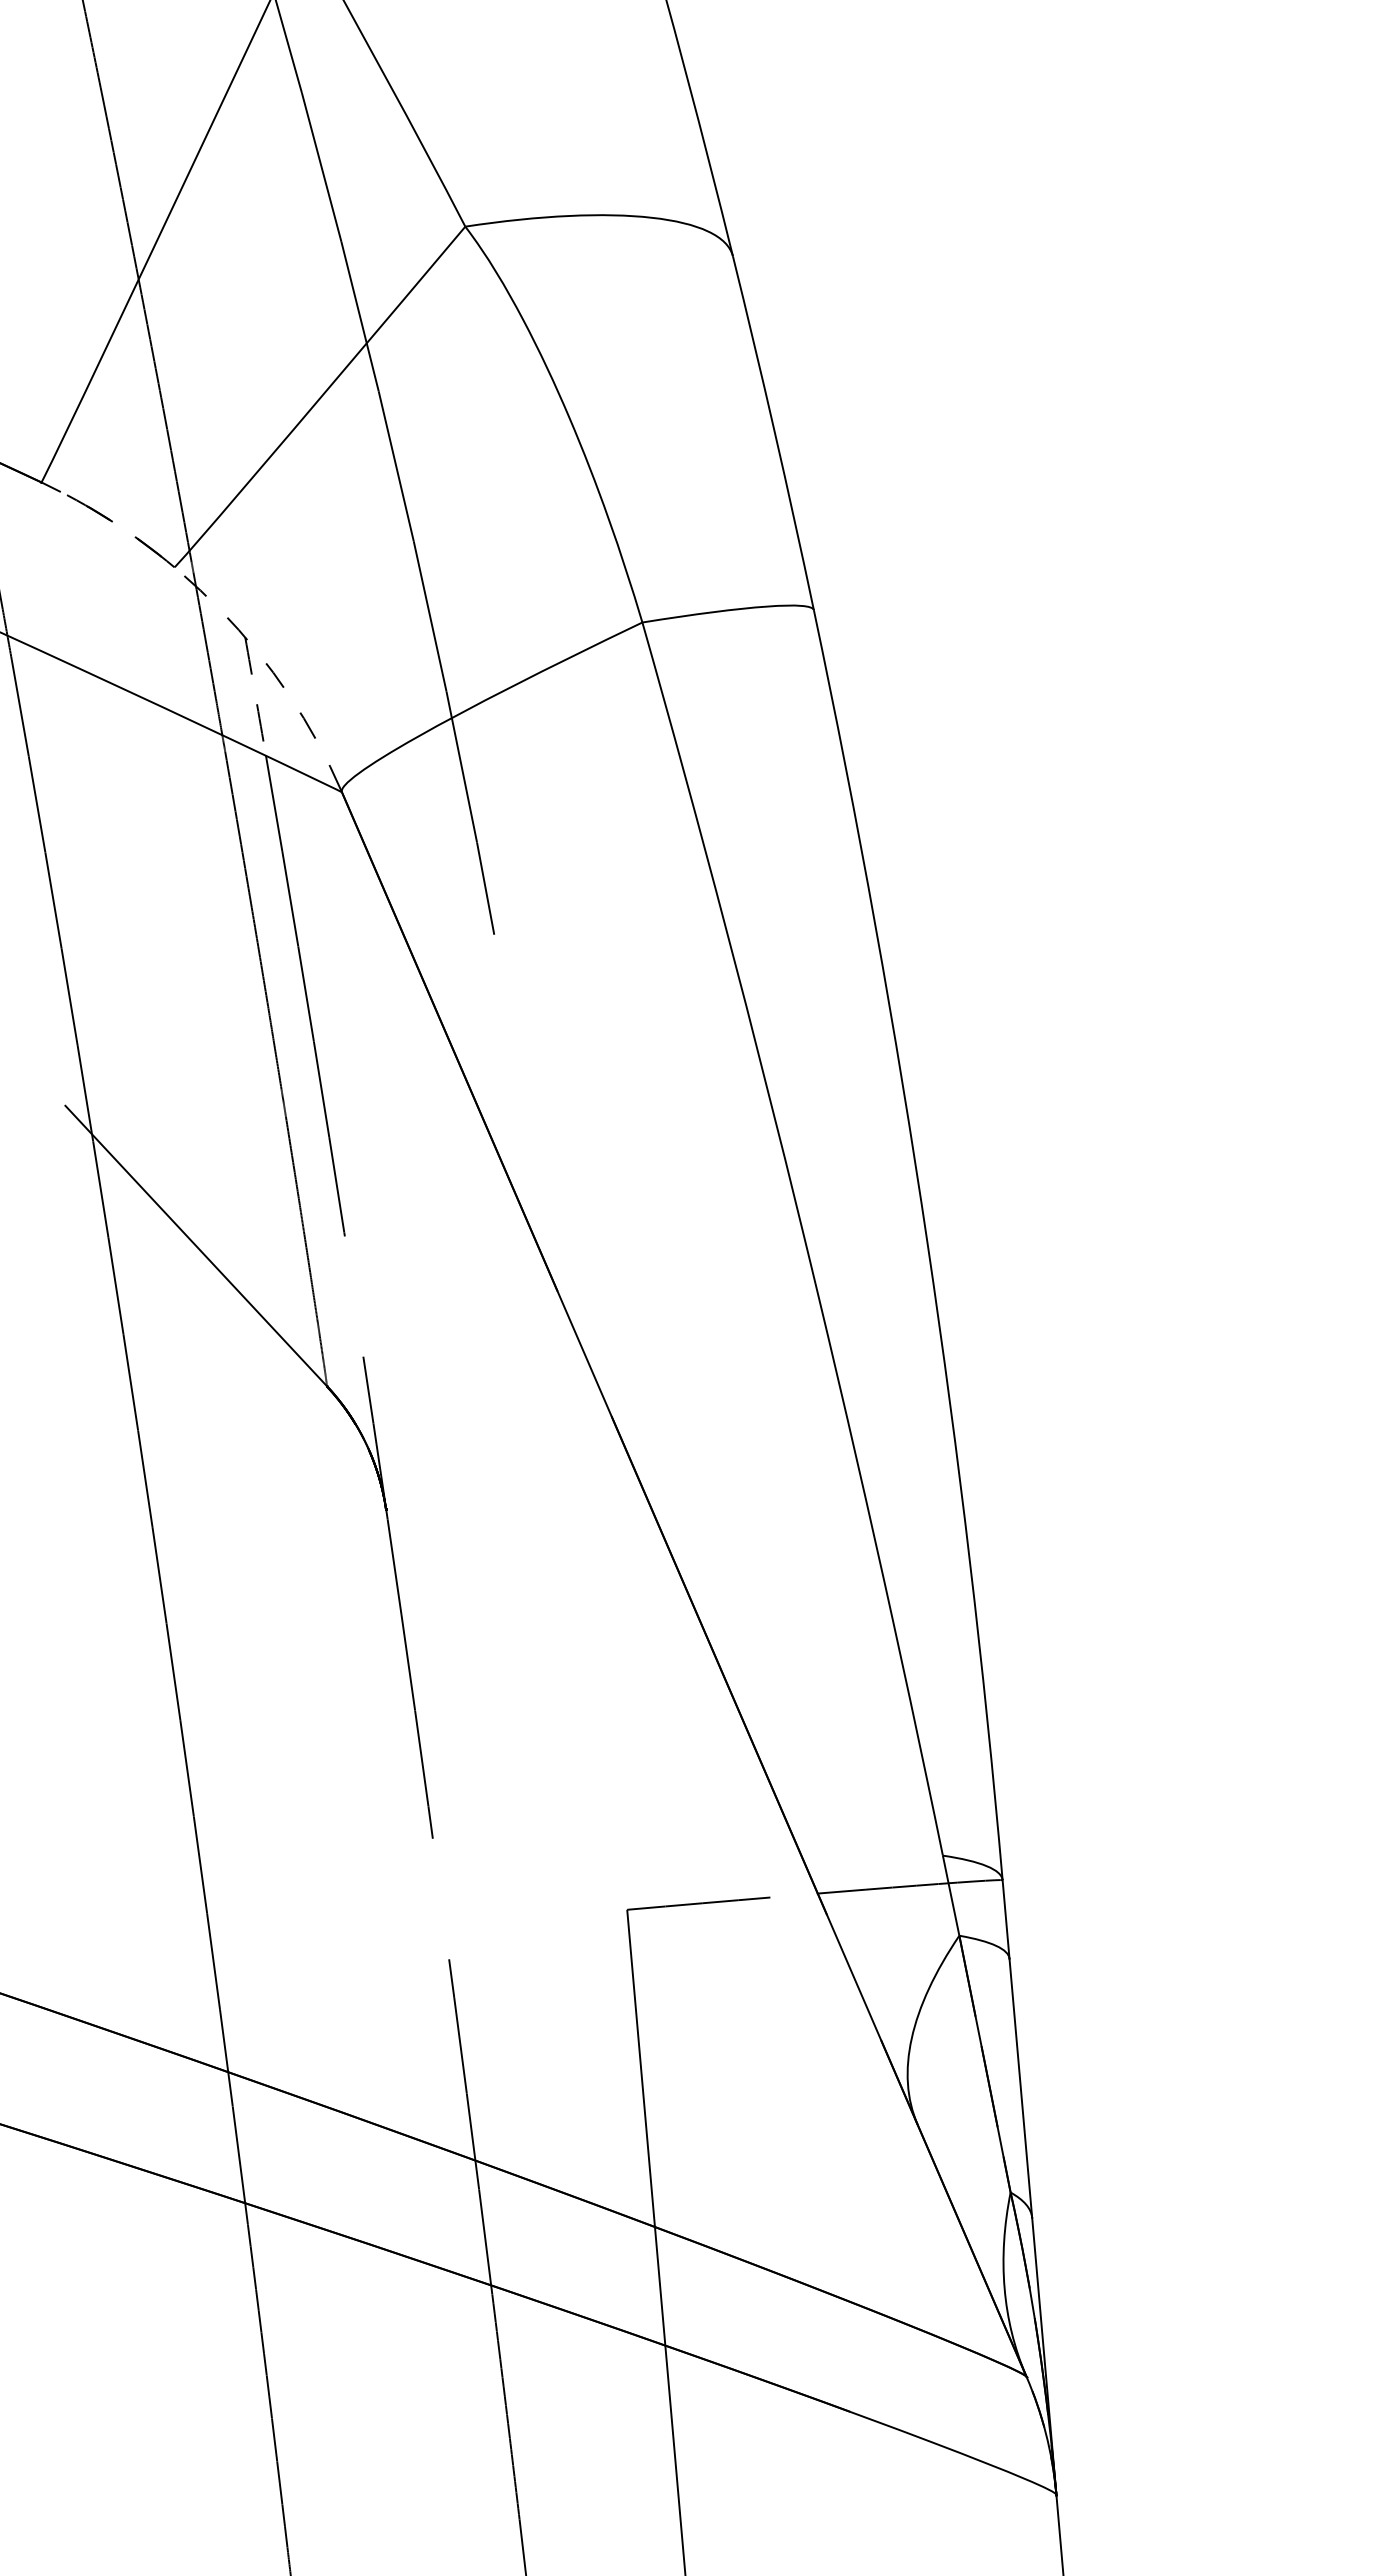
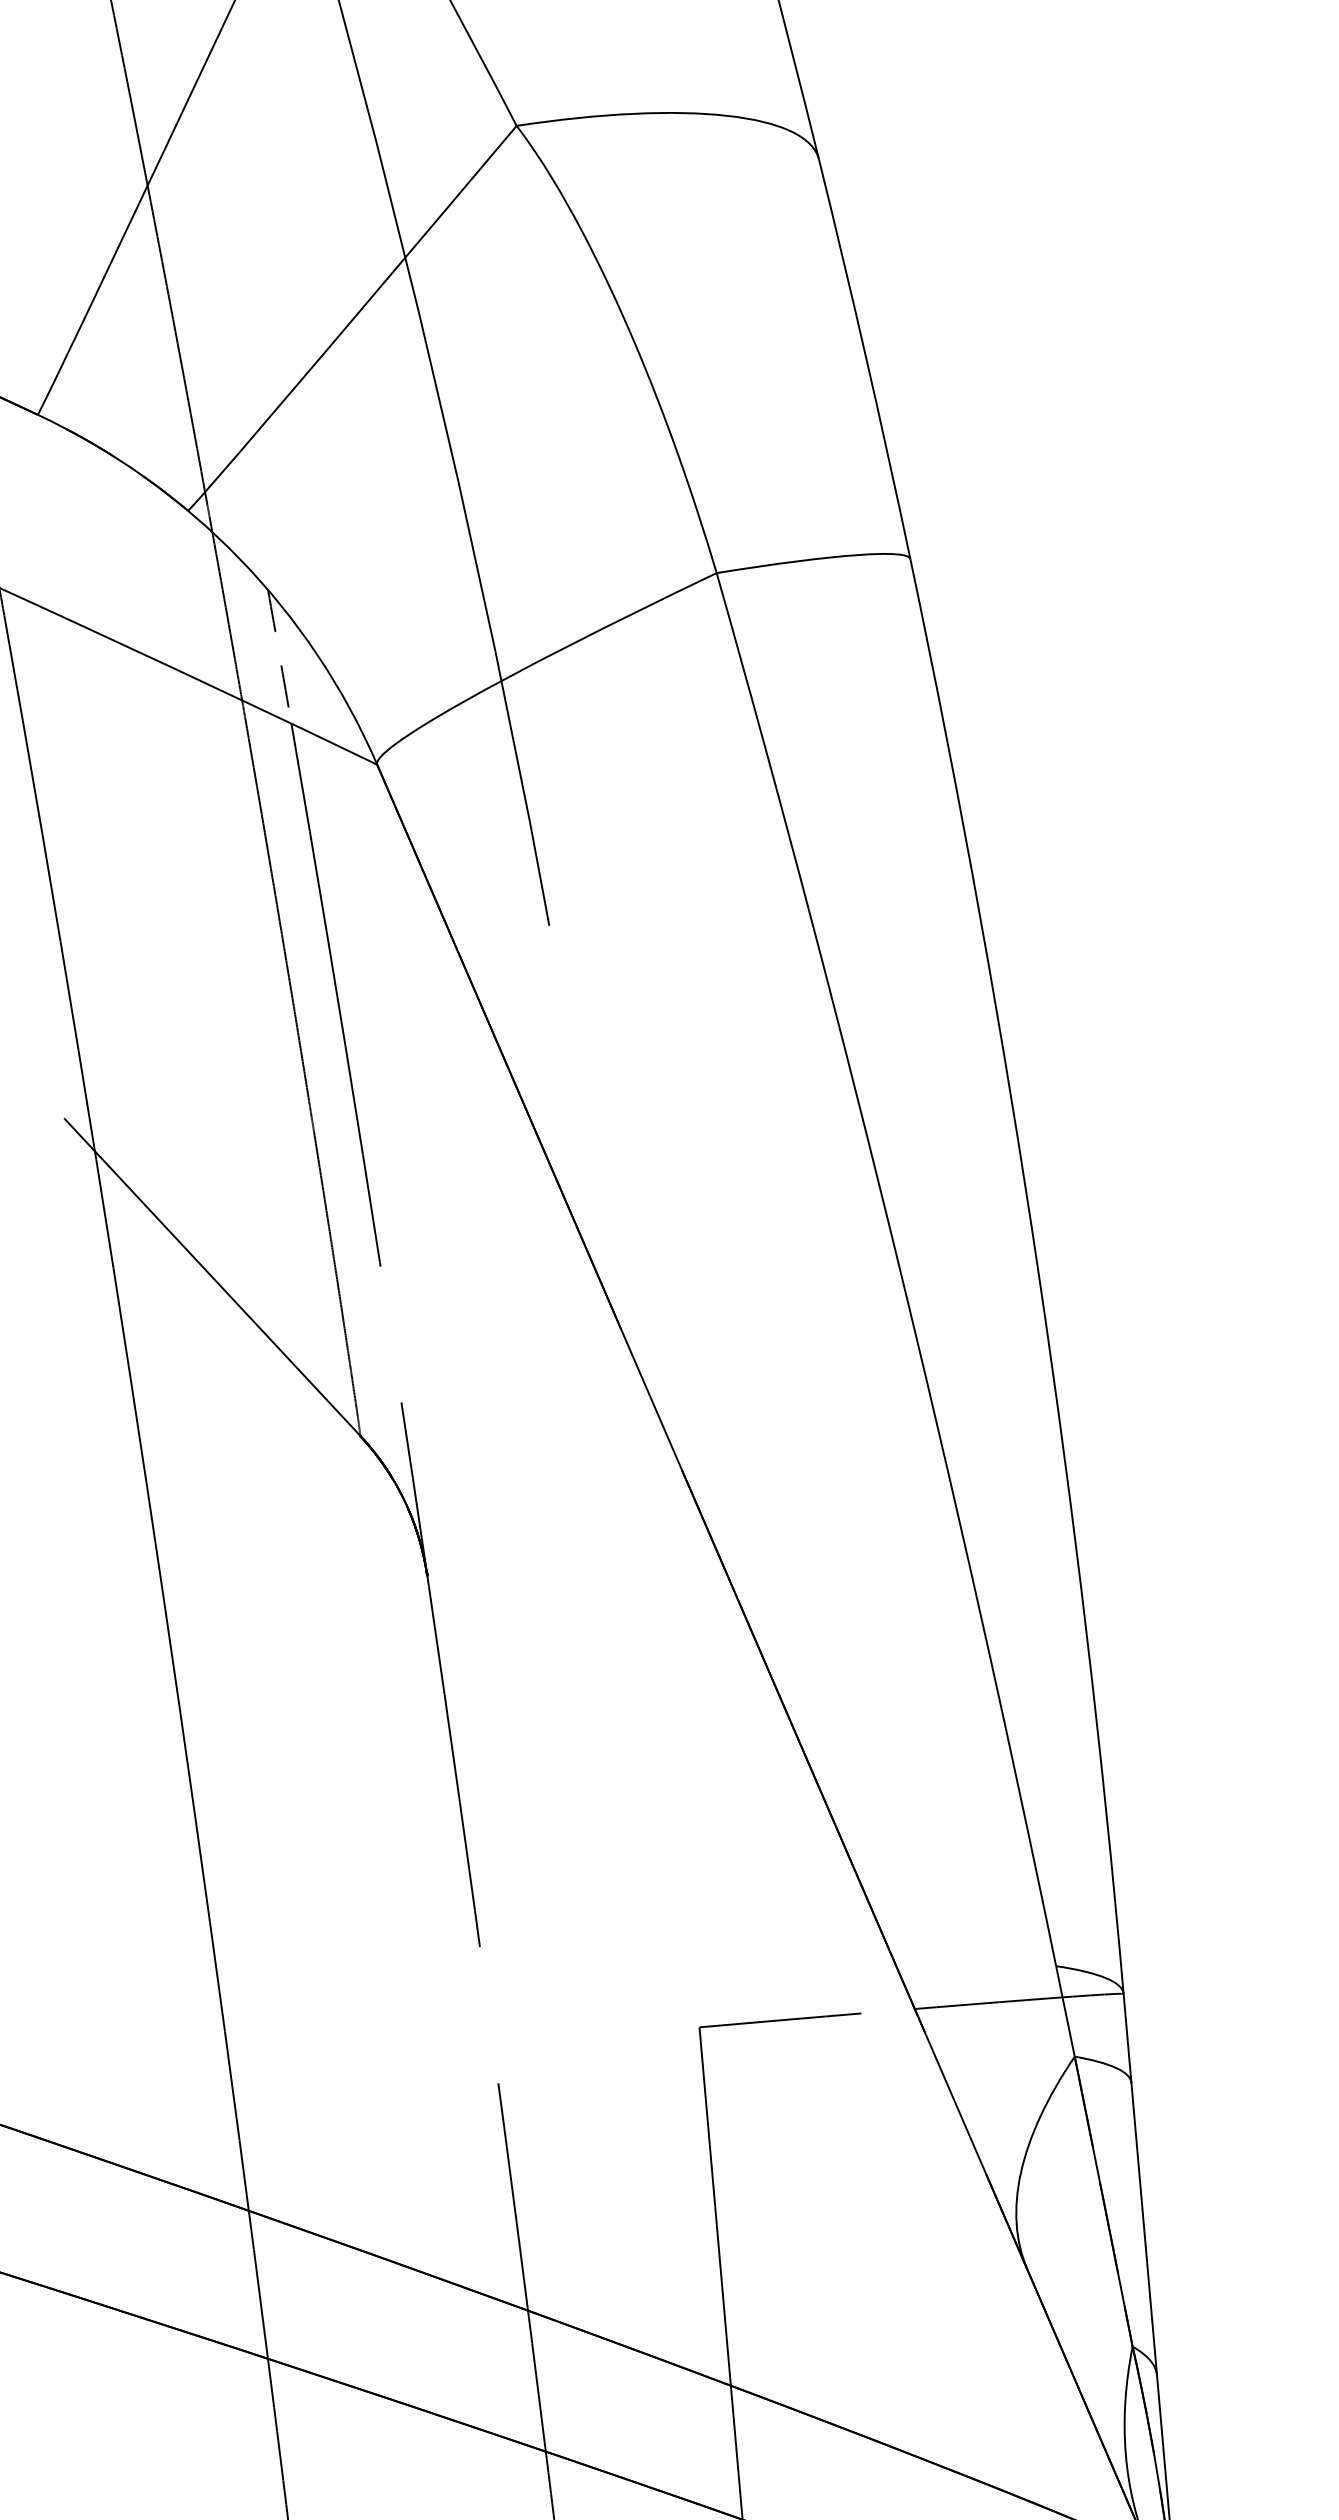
arc: (220, 609) -> (240, 558), dashed -> solid

